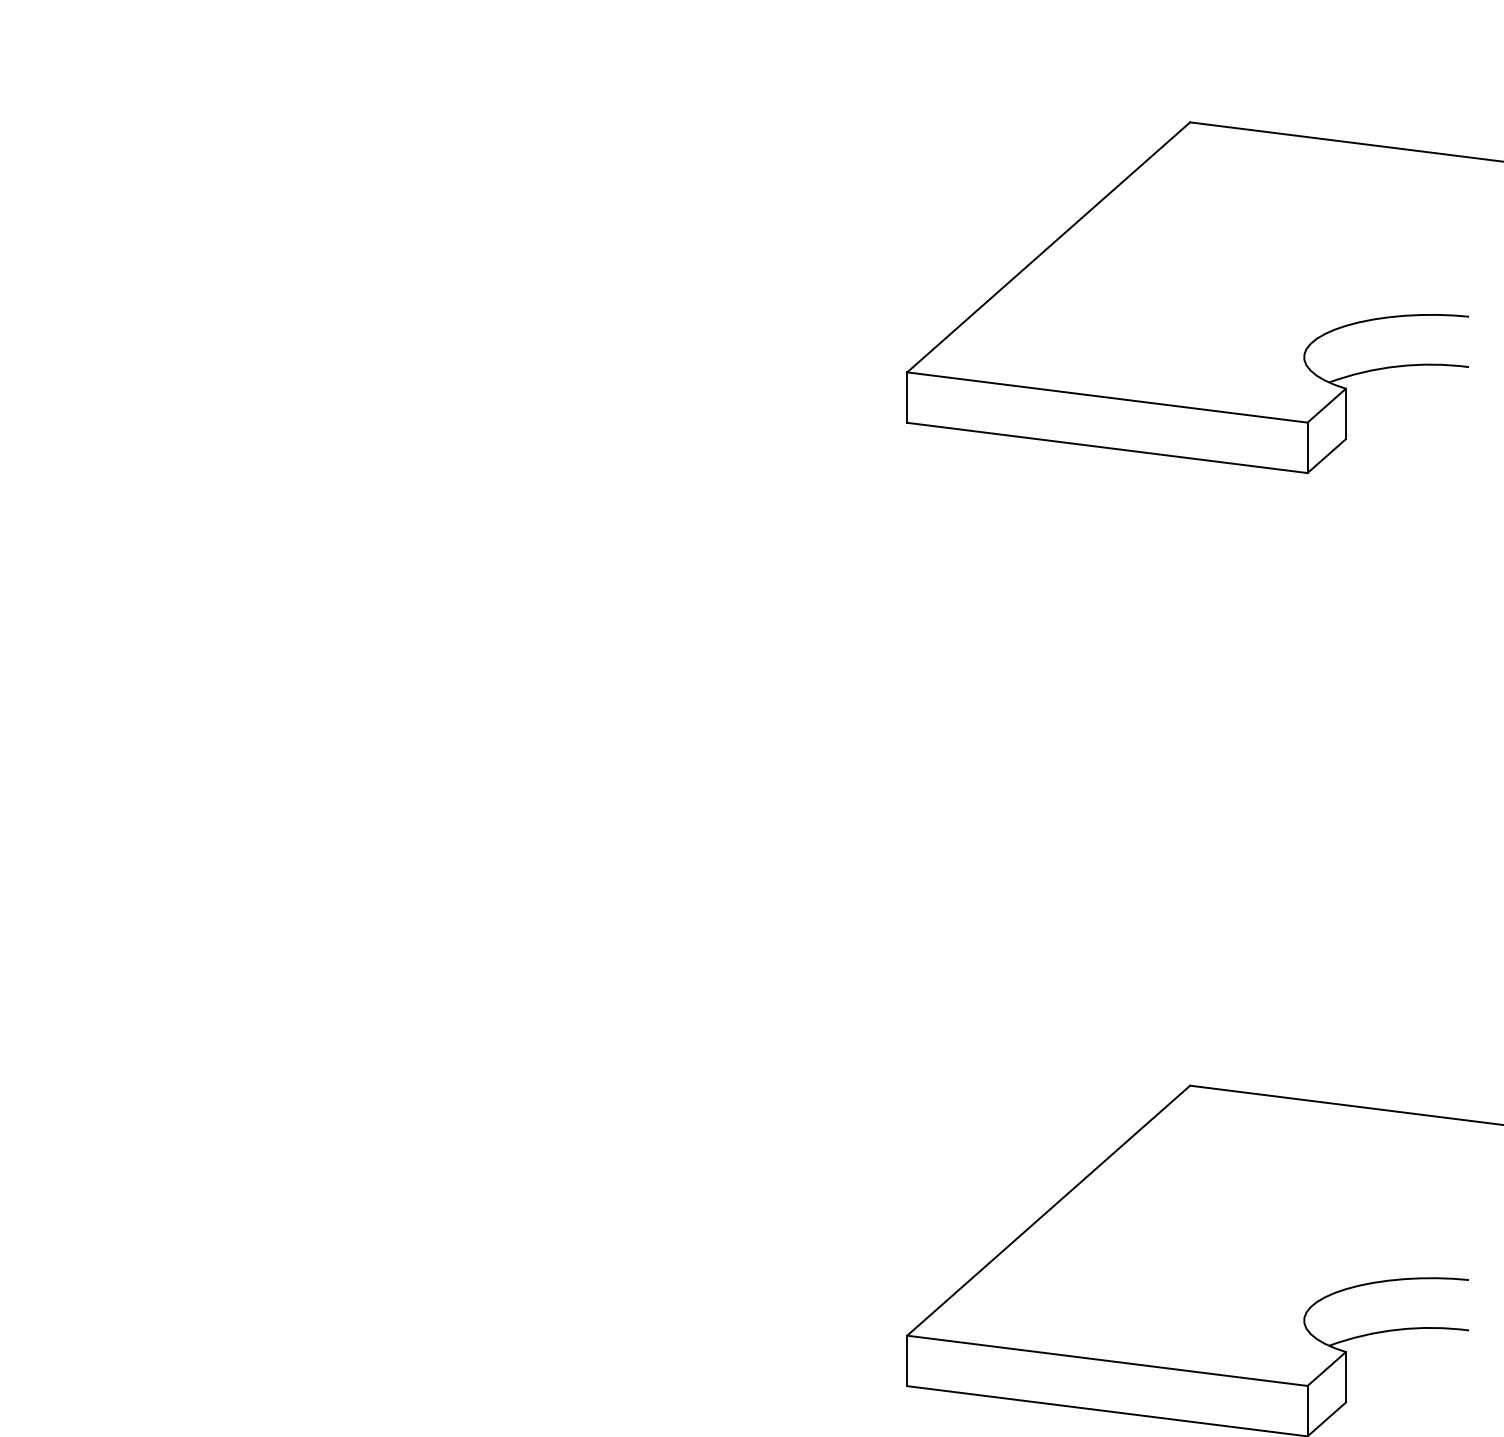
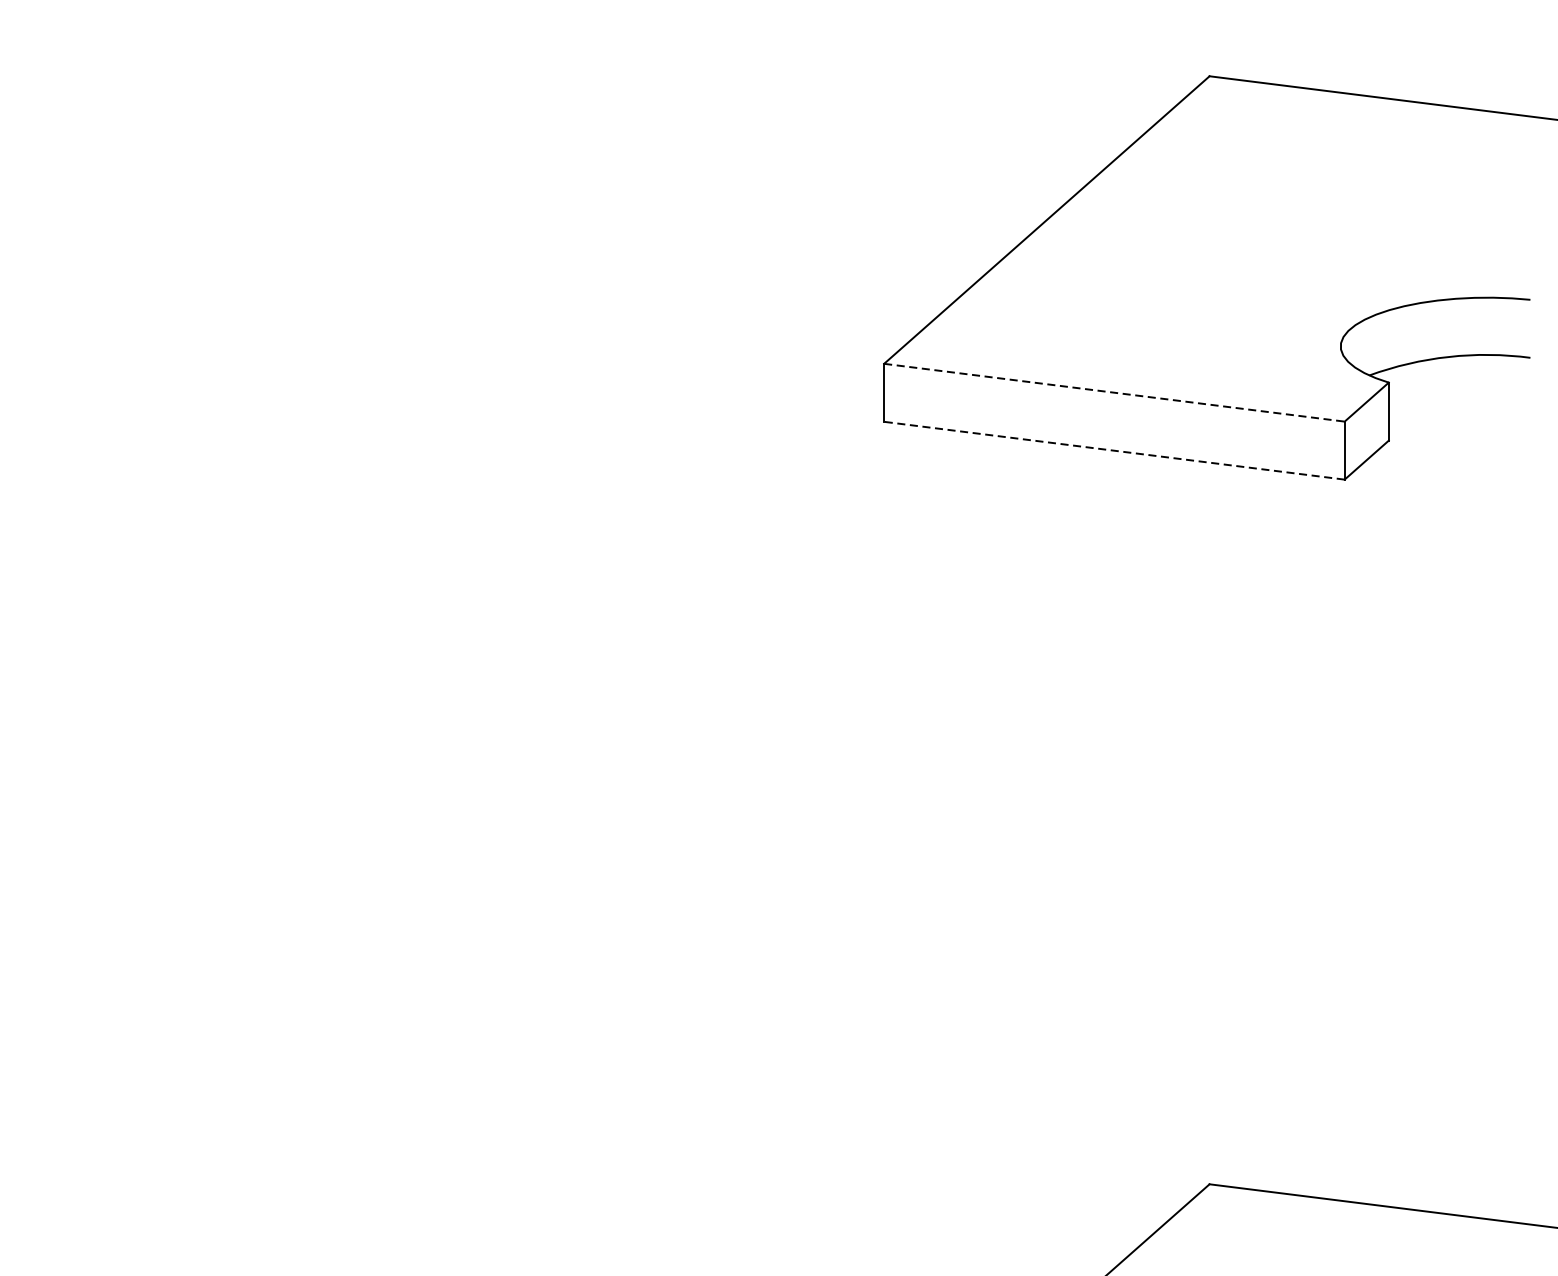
line: (1107, 397) -> (1114, 392), solid -> dashed
line: (1107, 447) -> (1114, 450), solid -> dashed

